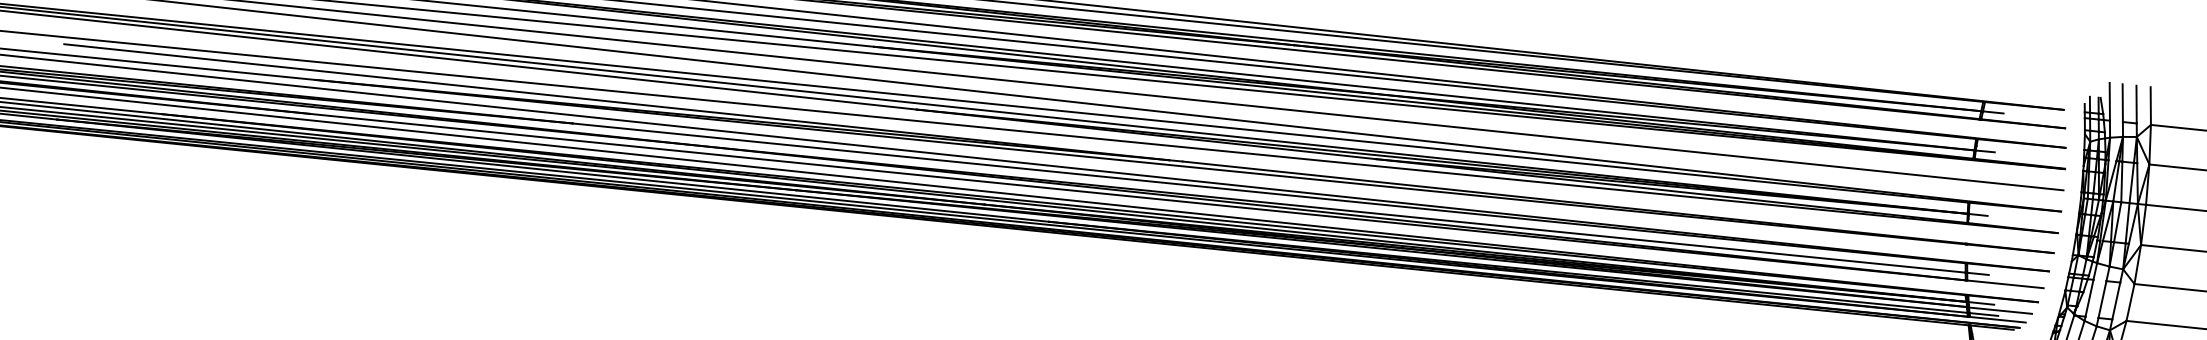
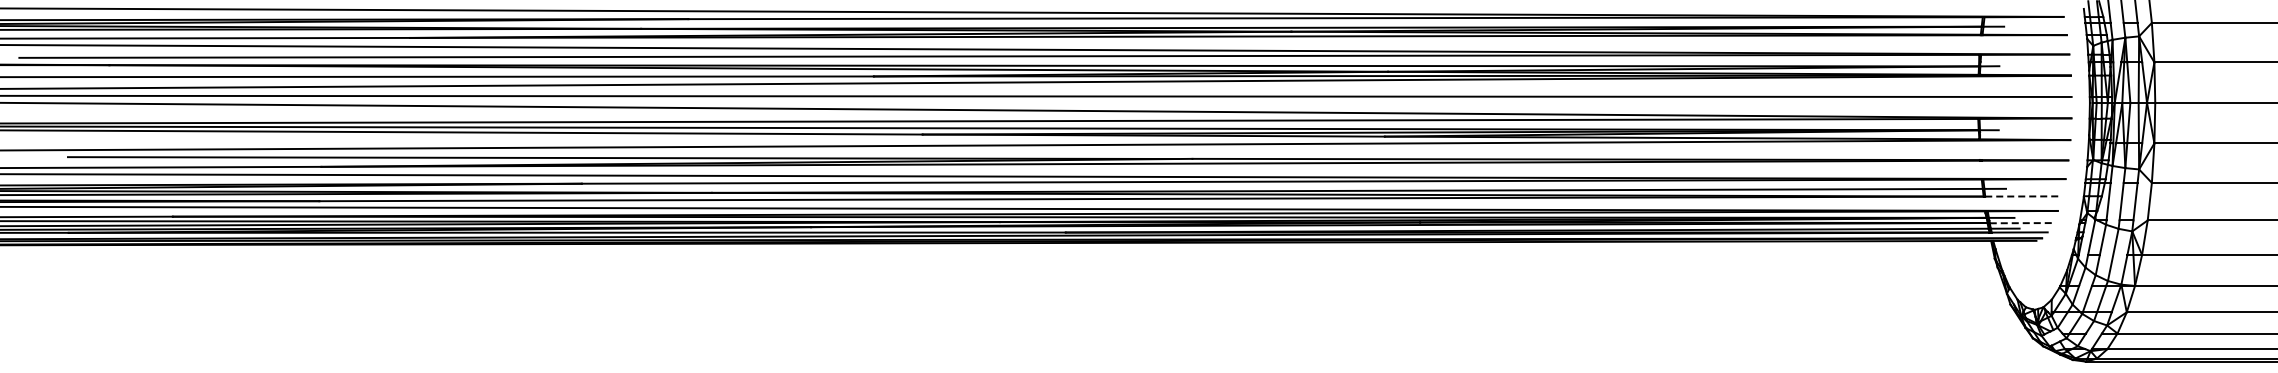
line: (2006, 284) -> (2024, 196), solid -> dashed
line: (2000, 311) -> (2021, 223), solid -> dashed

